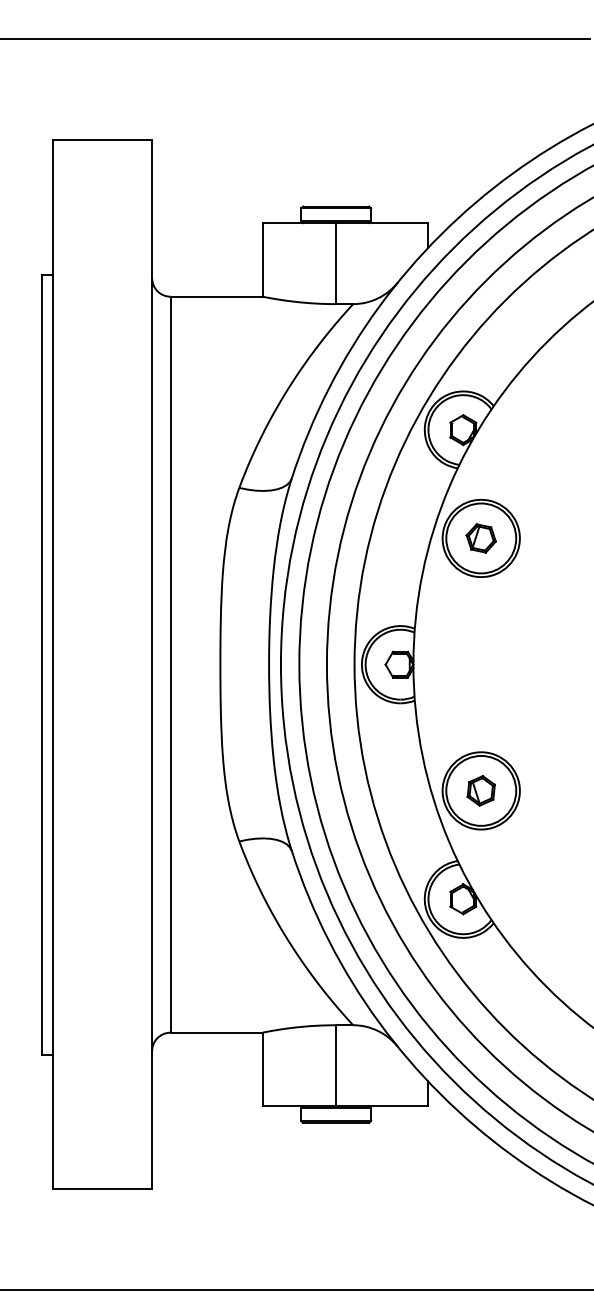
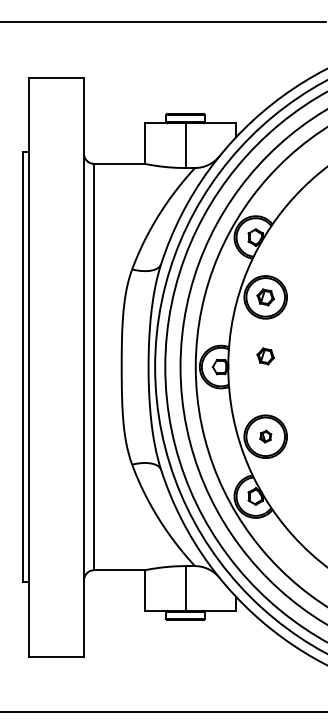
part: (480, 645) -> (265, 356), added
part: (480, 790) -> (265, 436), size x0.7

